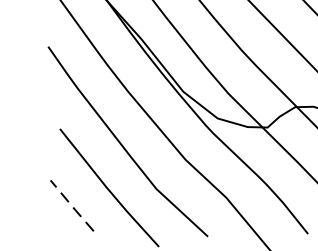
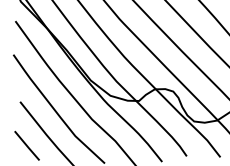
line: (72, 206) -> (27, 146), dashed -> solid

